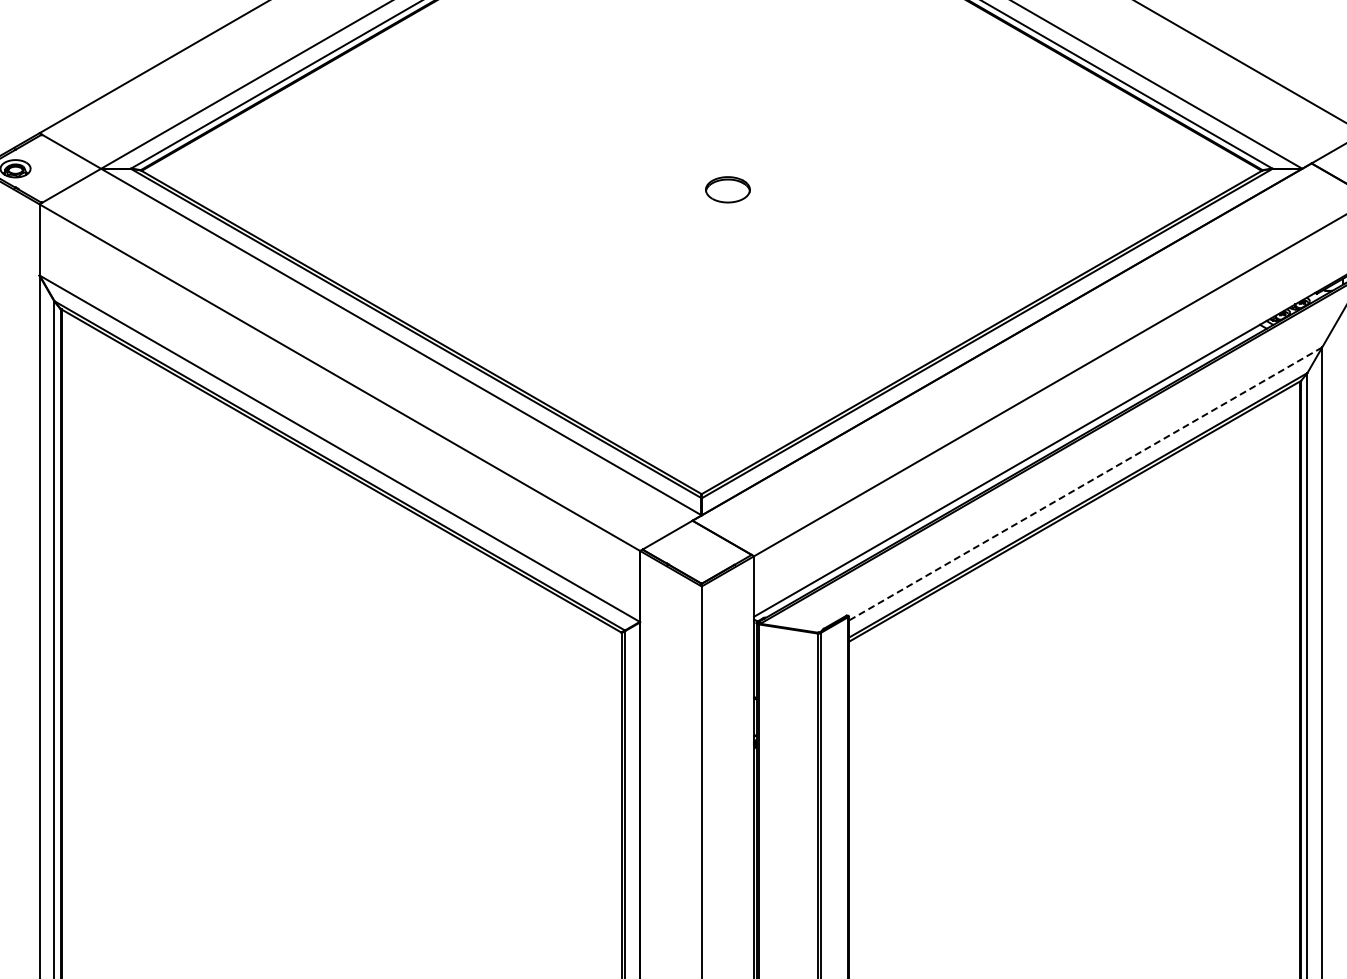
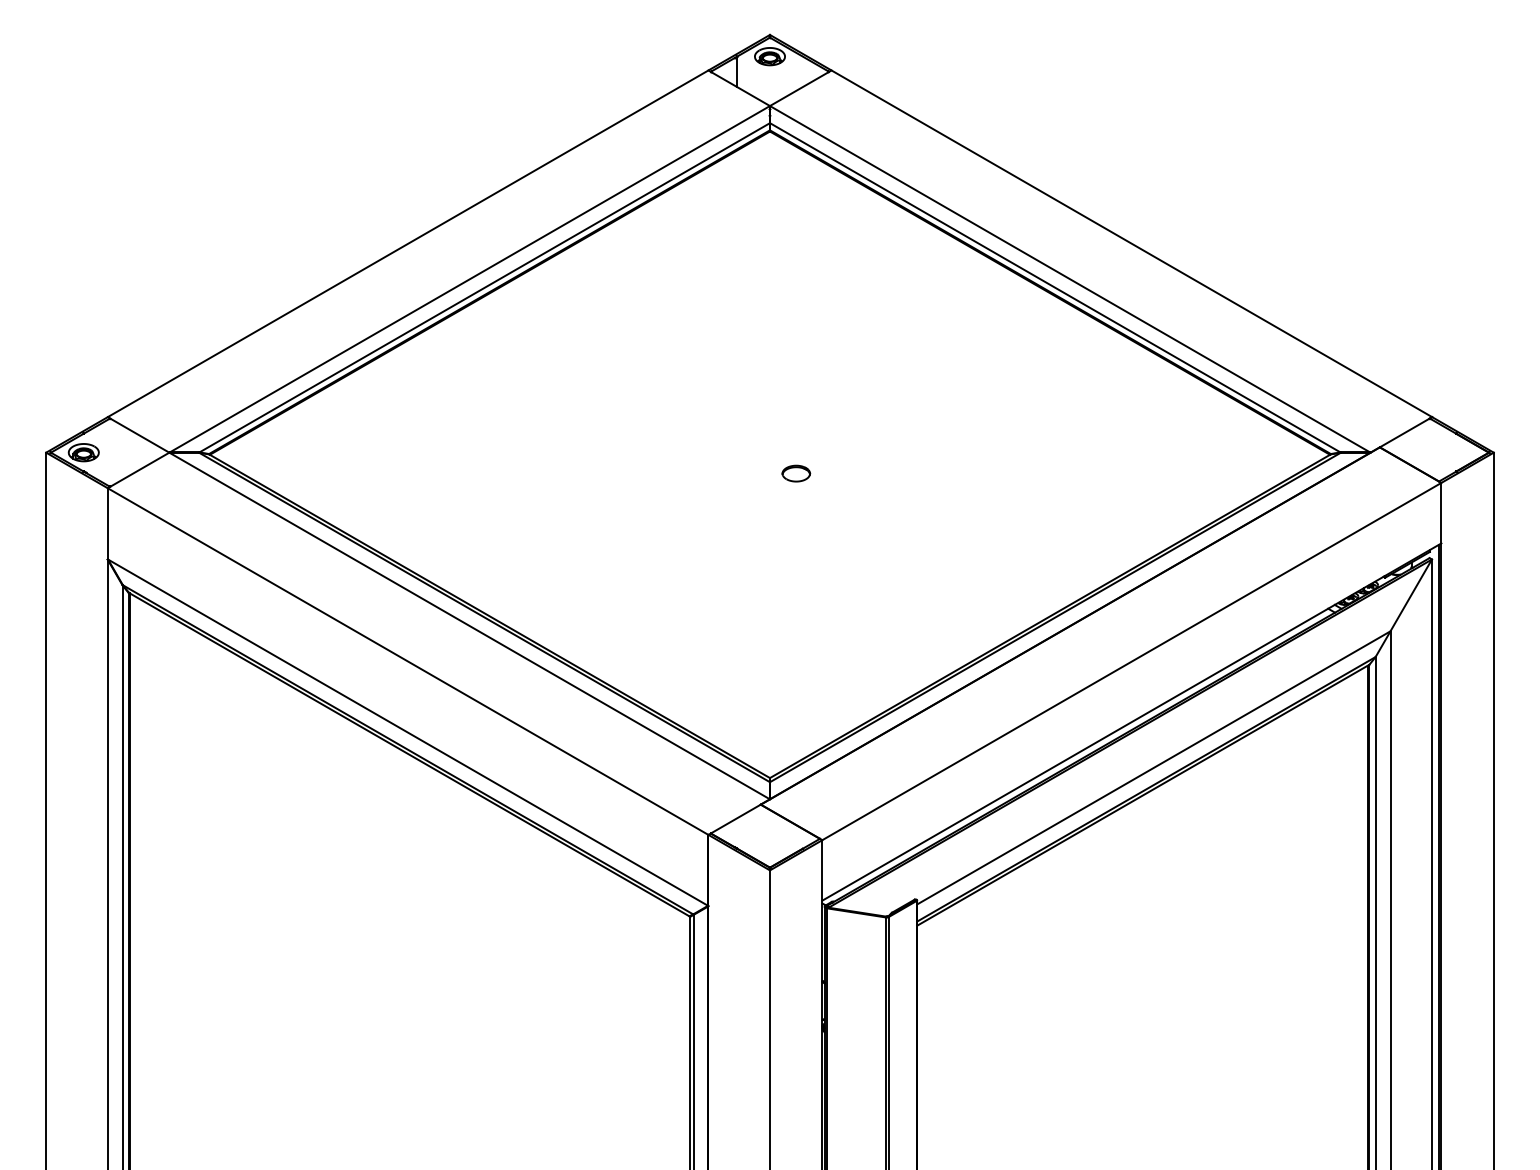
part: (728, 189) -> (796, 473), size x0.62
line: (1085, 484) -> (1153, 768), dashed -> solid

